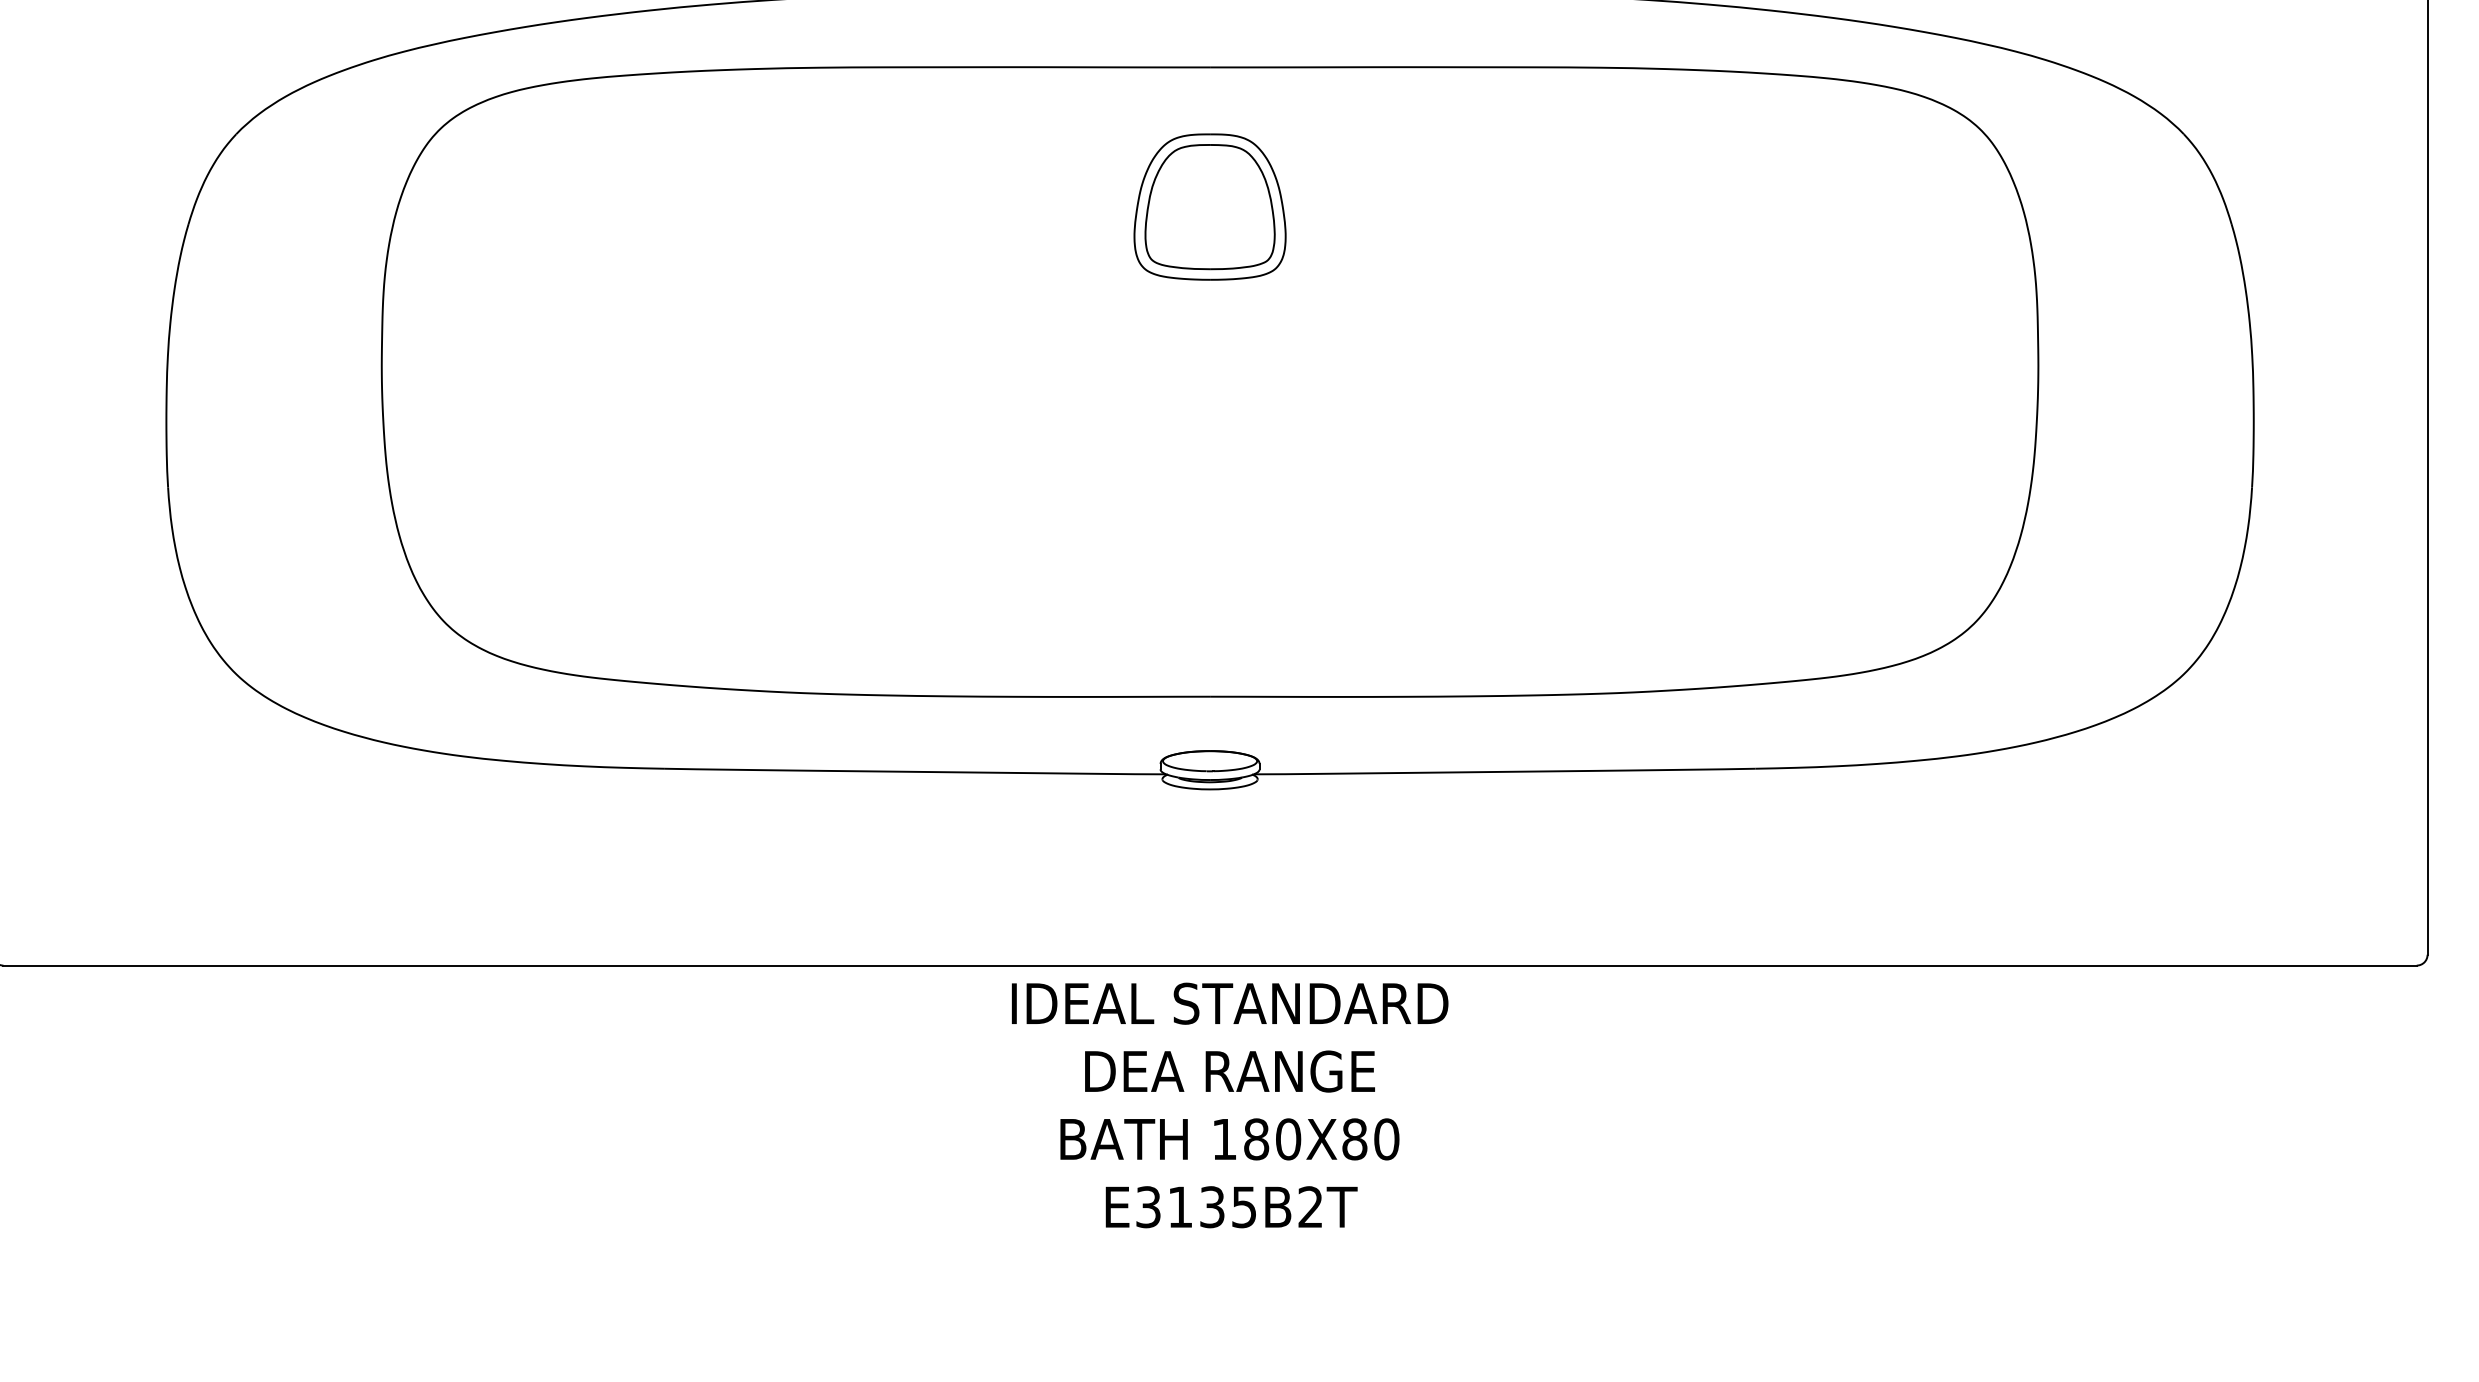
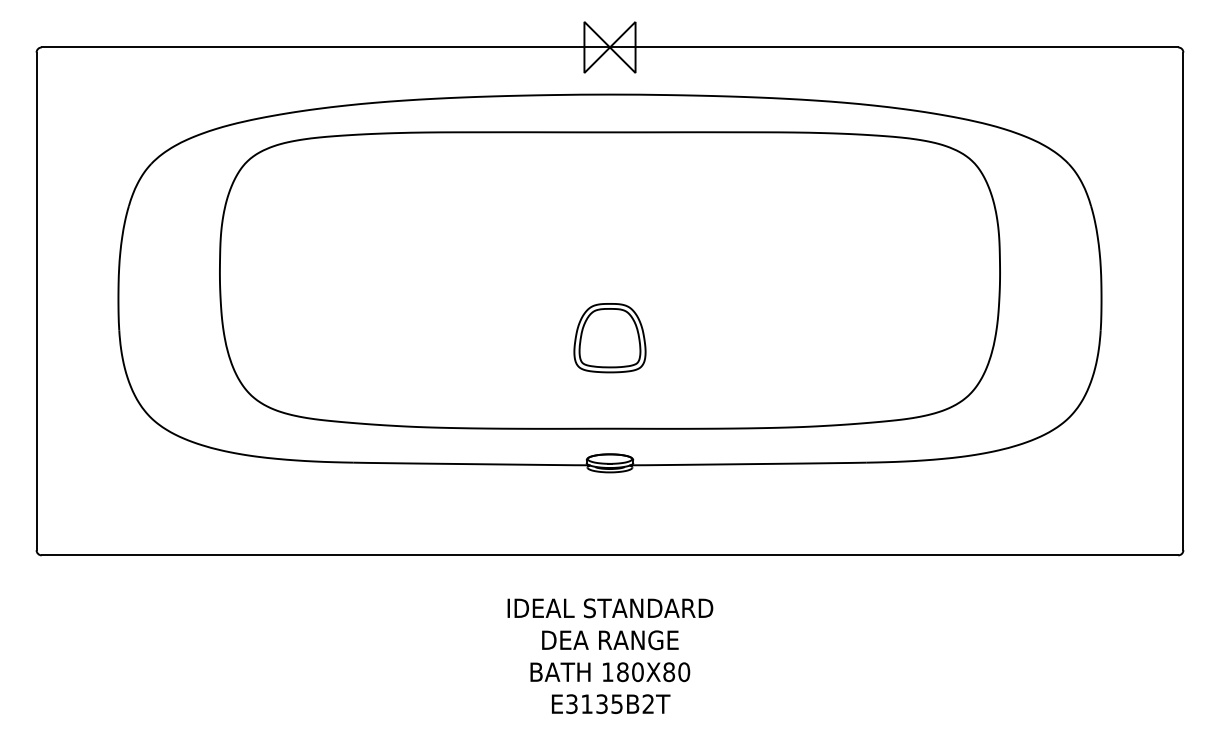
part: (1209, 207) -> (609, 338), moved
text: (1230, 1103) -> (610, 655), moved

